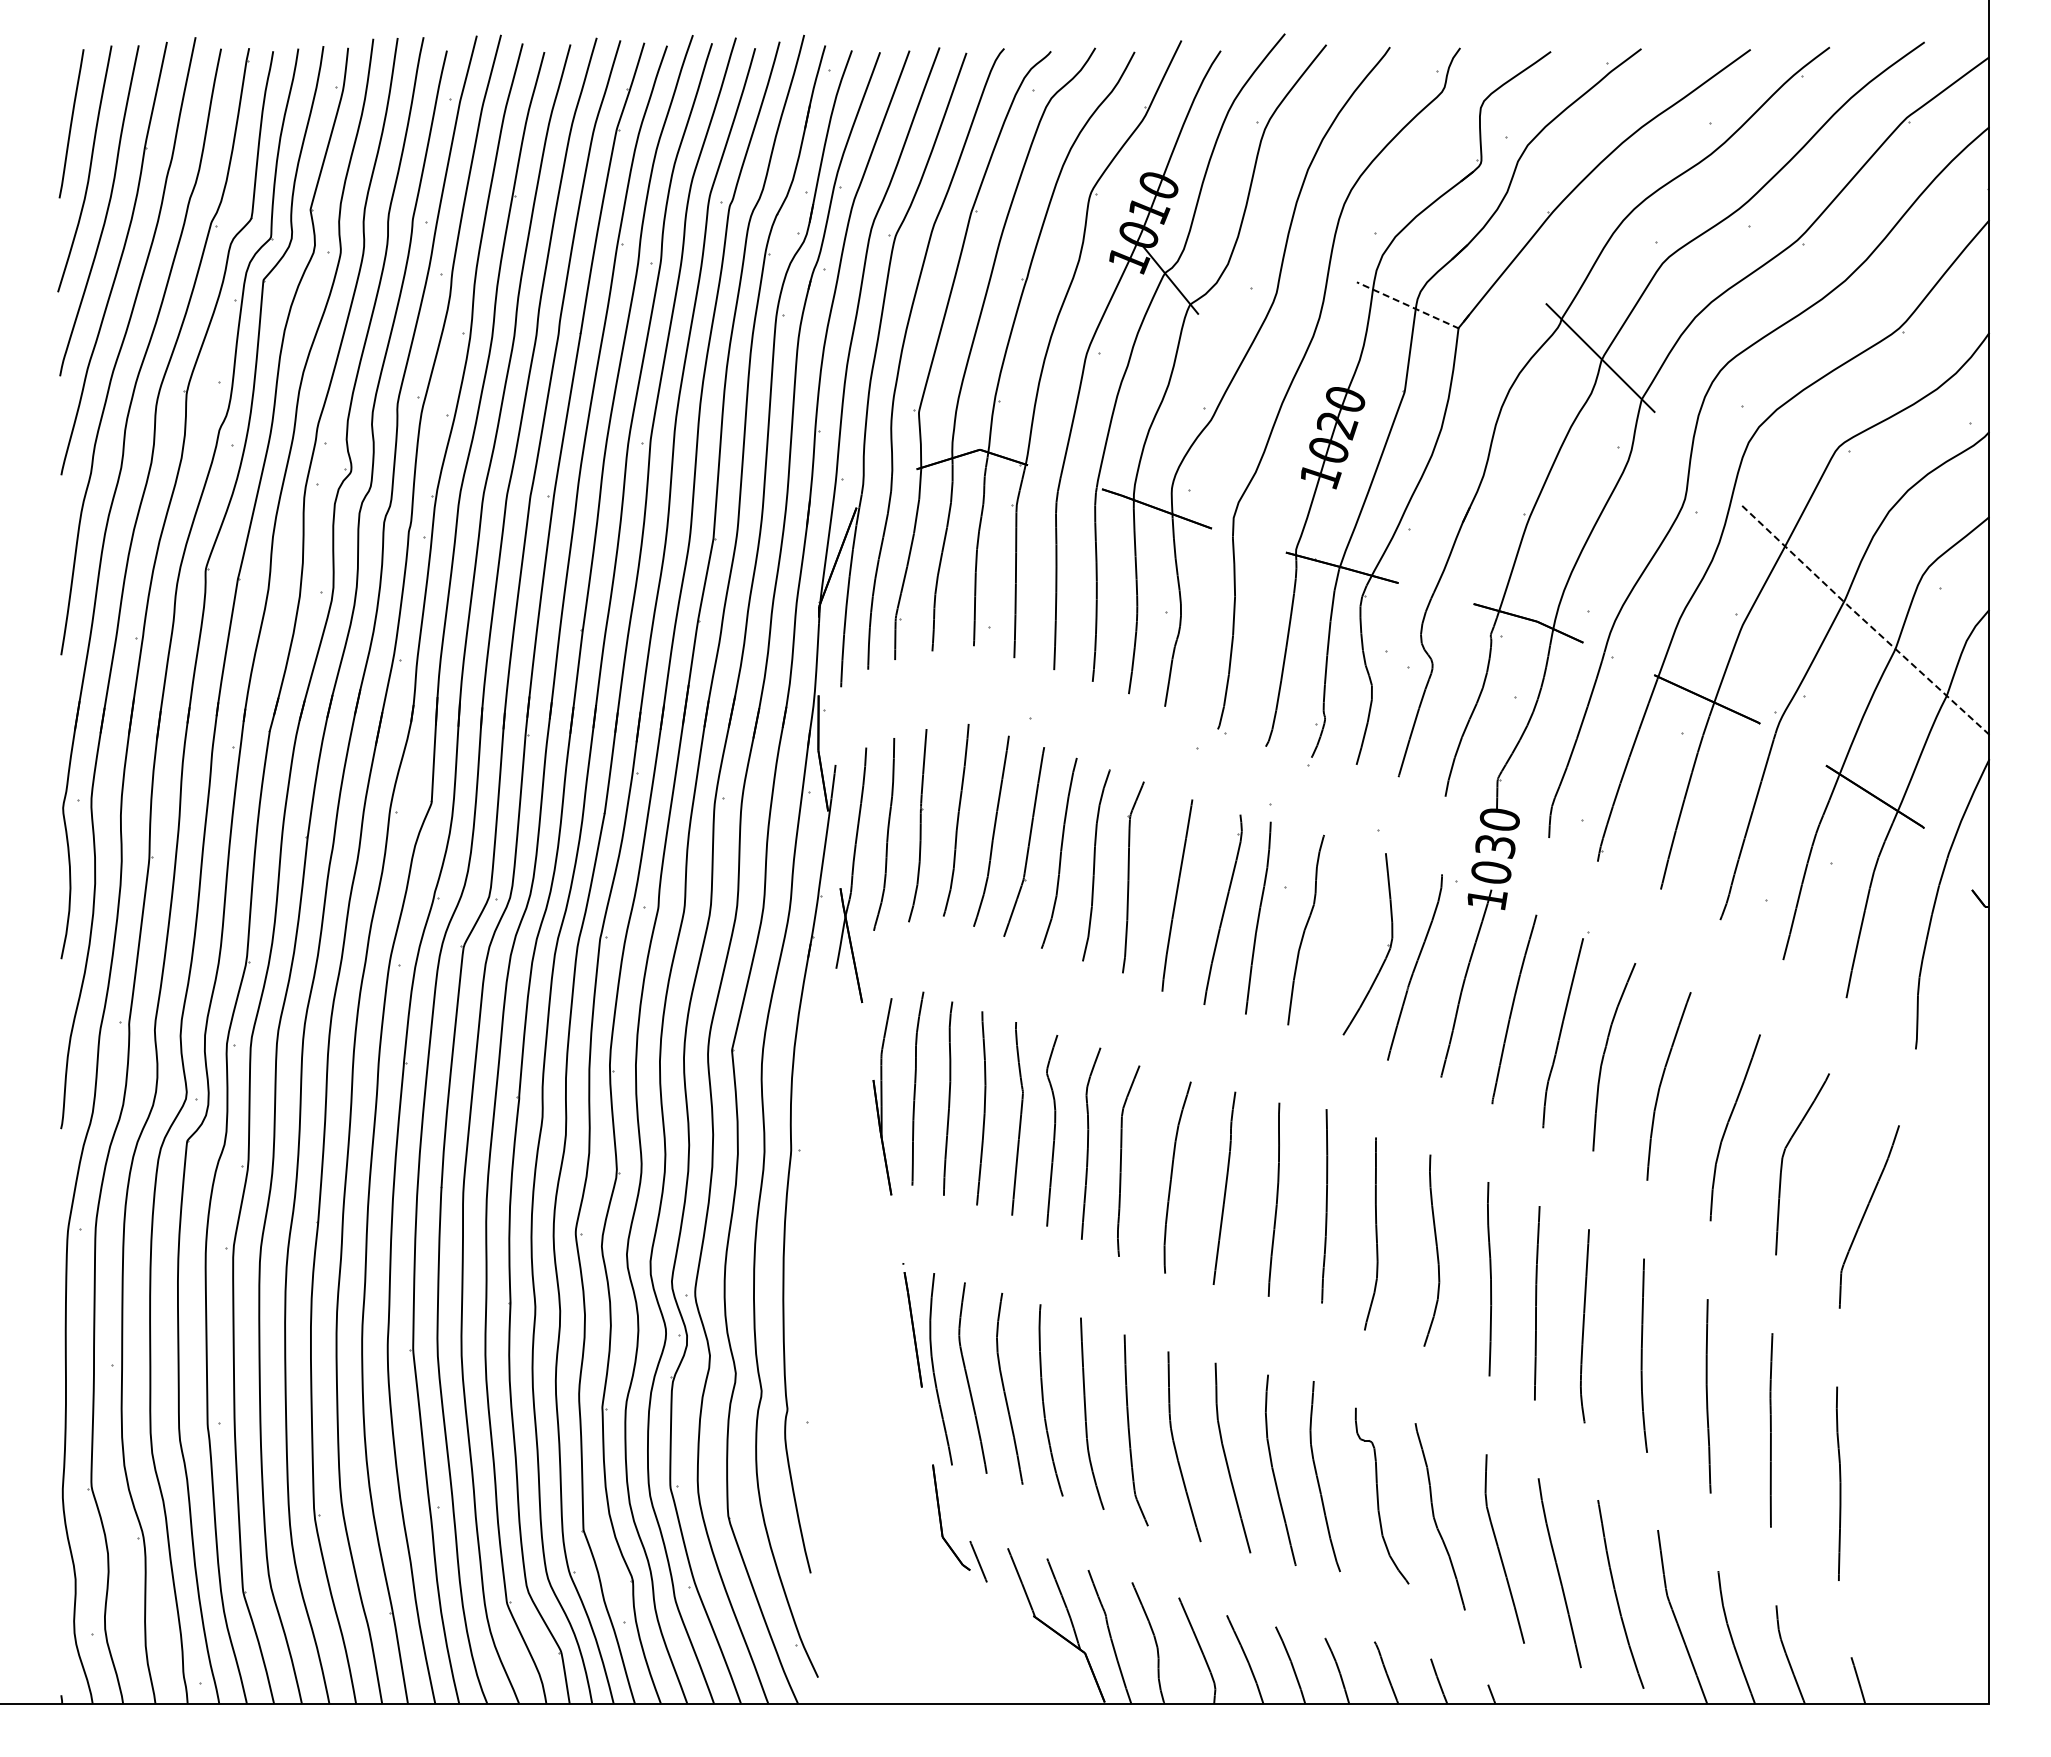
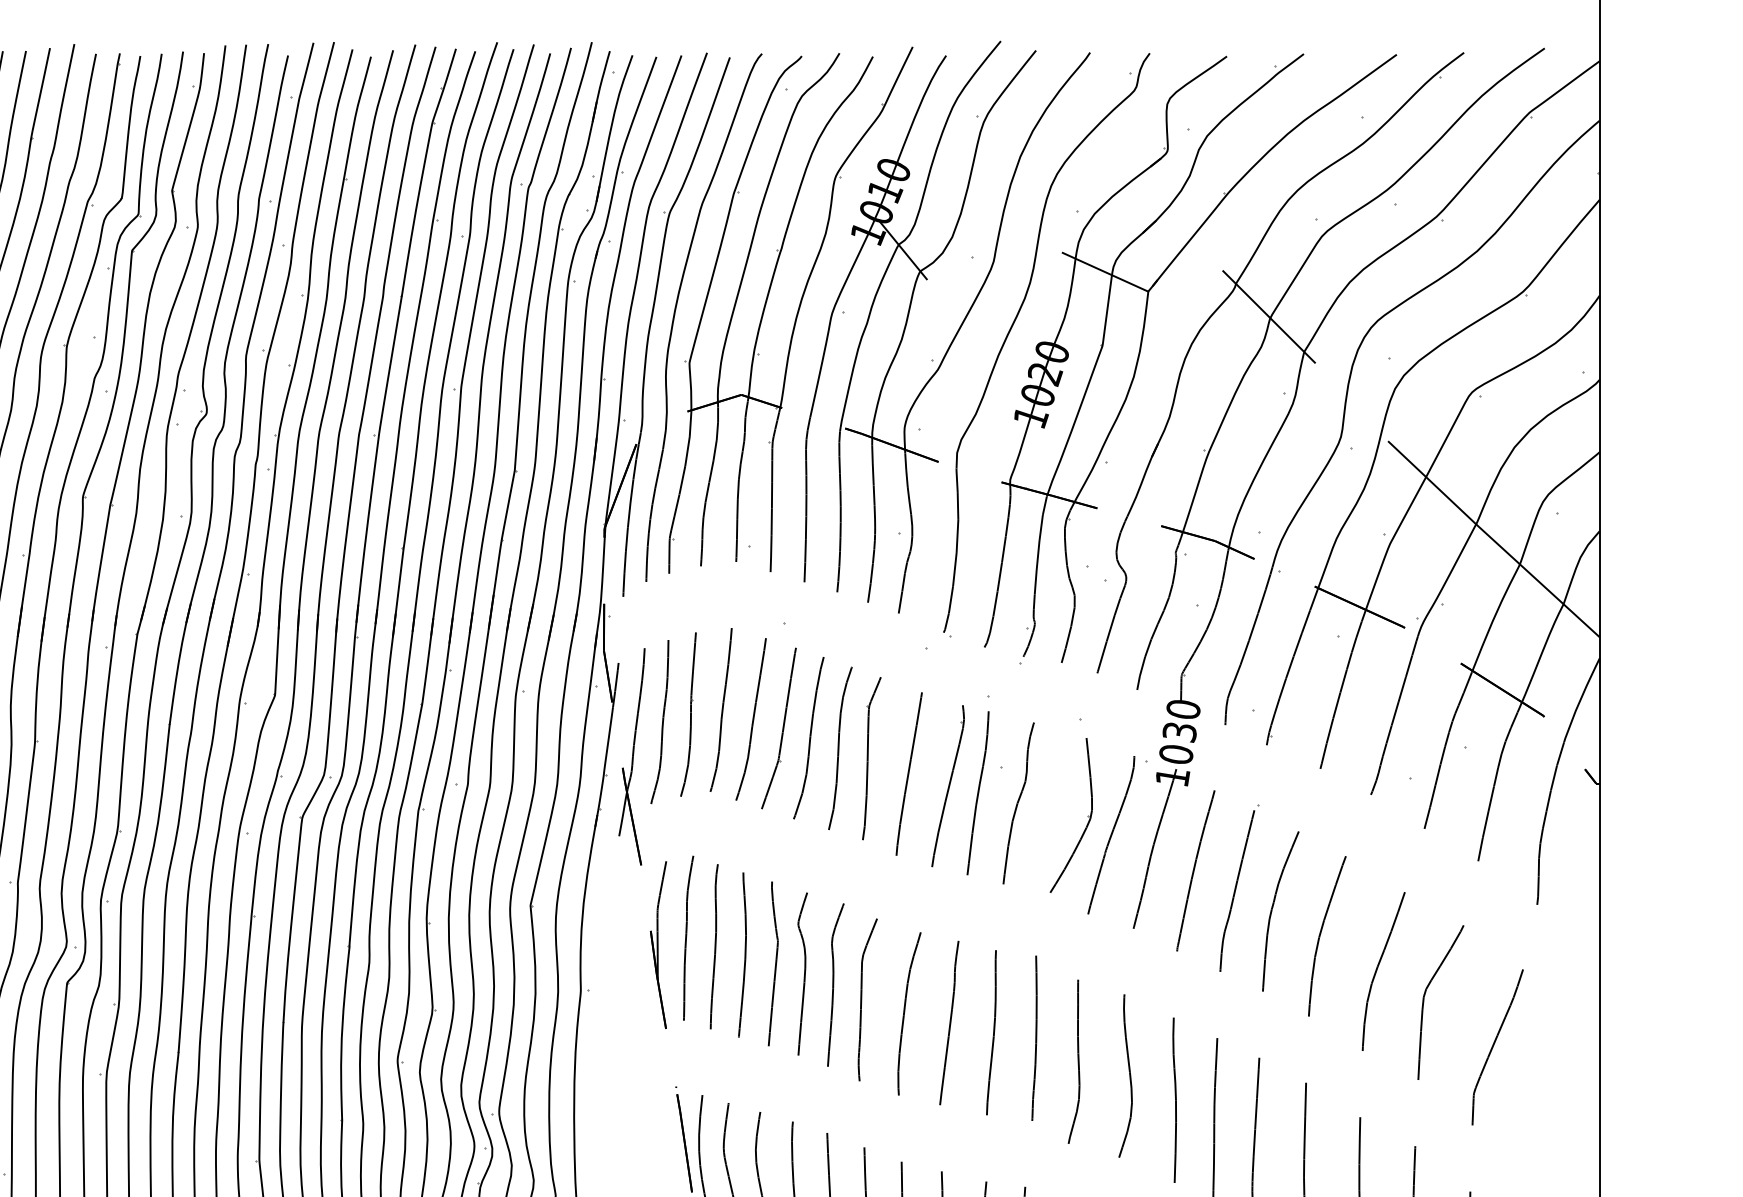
line: (1407, 305) -> (1104, 272), dashed -> solid
line: (1863, 619) -> (1492, 539), dashed -> solid

